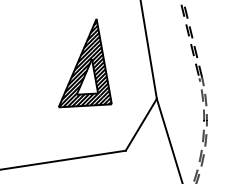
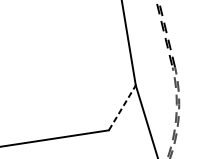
part: (85, 63) -> (74, 54), removed
line: (141, 124) -> (122, 107), solid -> dashed

